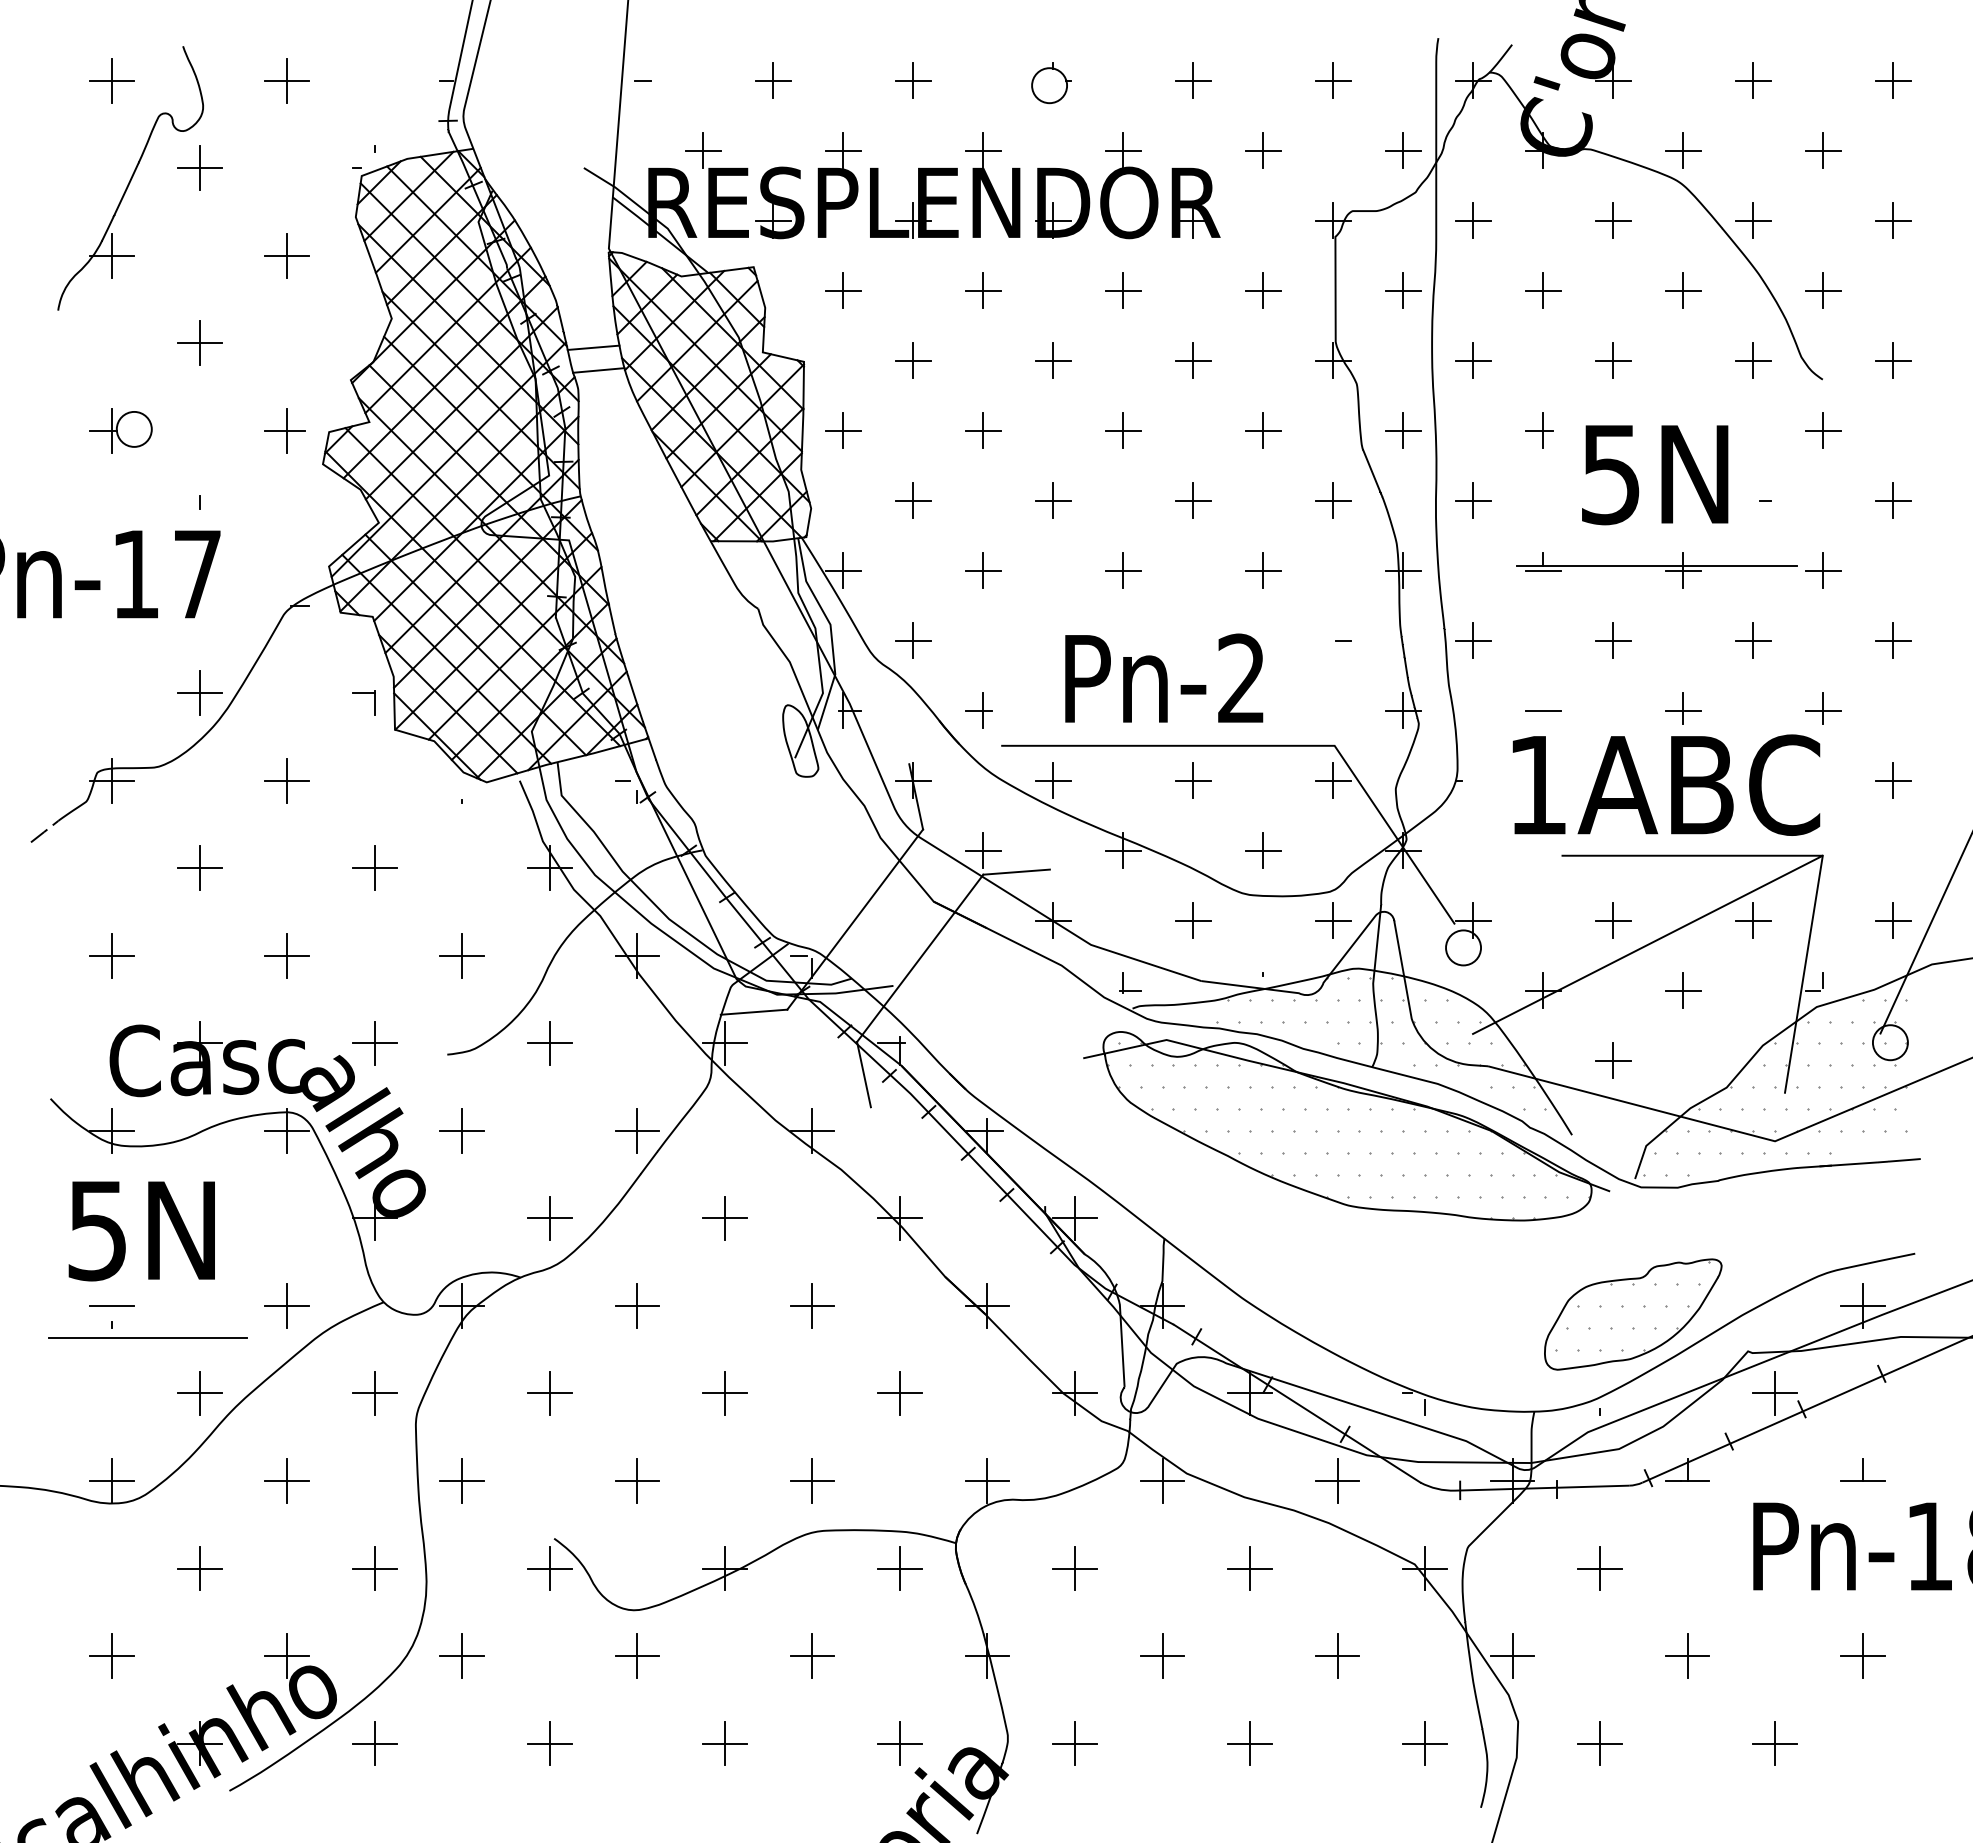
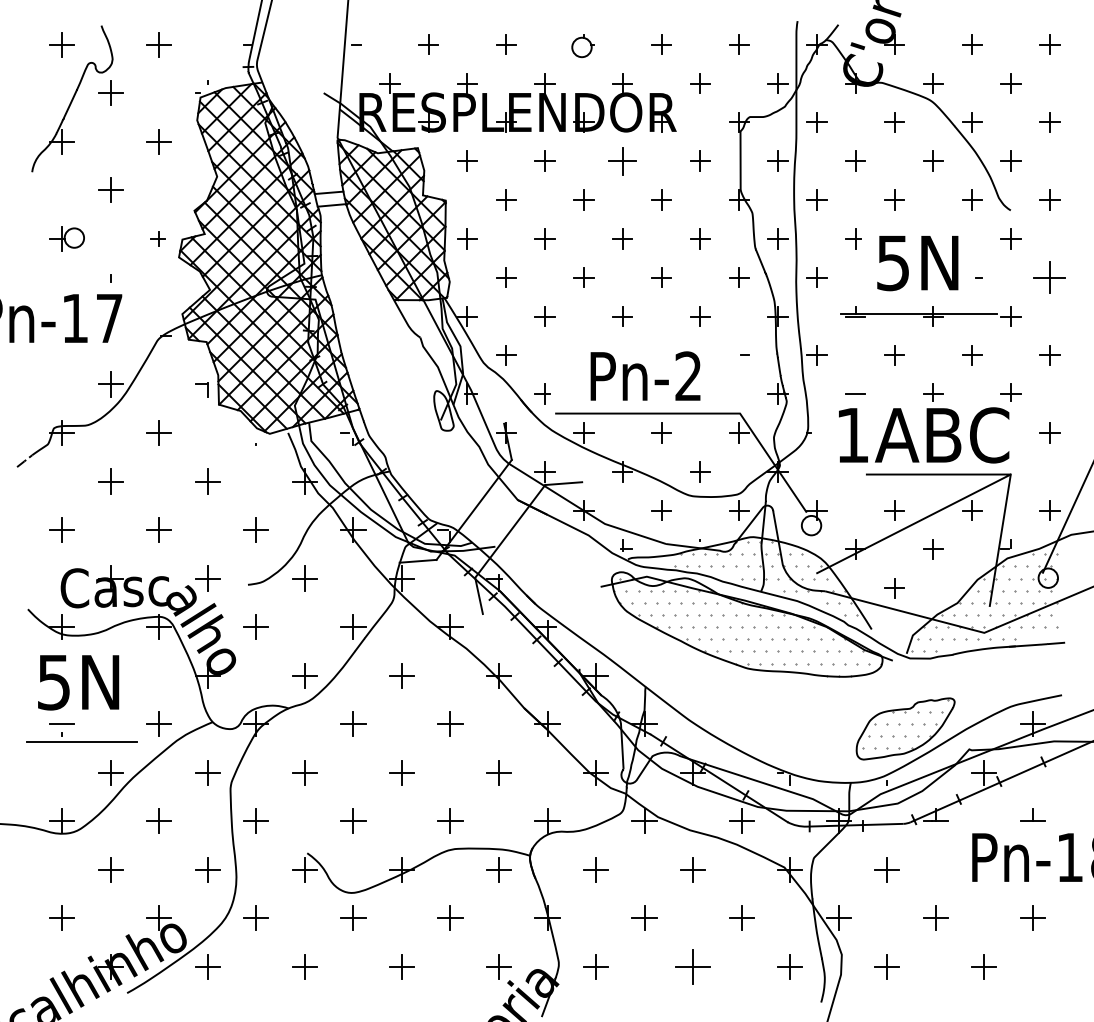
part: (1122, 289) -> (622, 160), size x1.4
part: (284, 430) -> (157, 238), size x0.6
part: (1892, 500) -> (1049, 277), size x1.6
part: (1248, 1742) -> (692, 966), size x1.4

